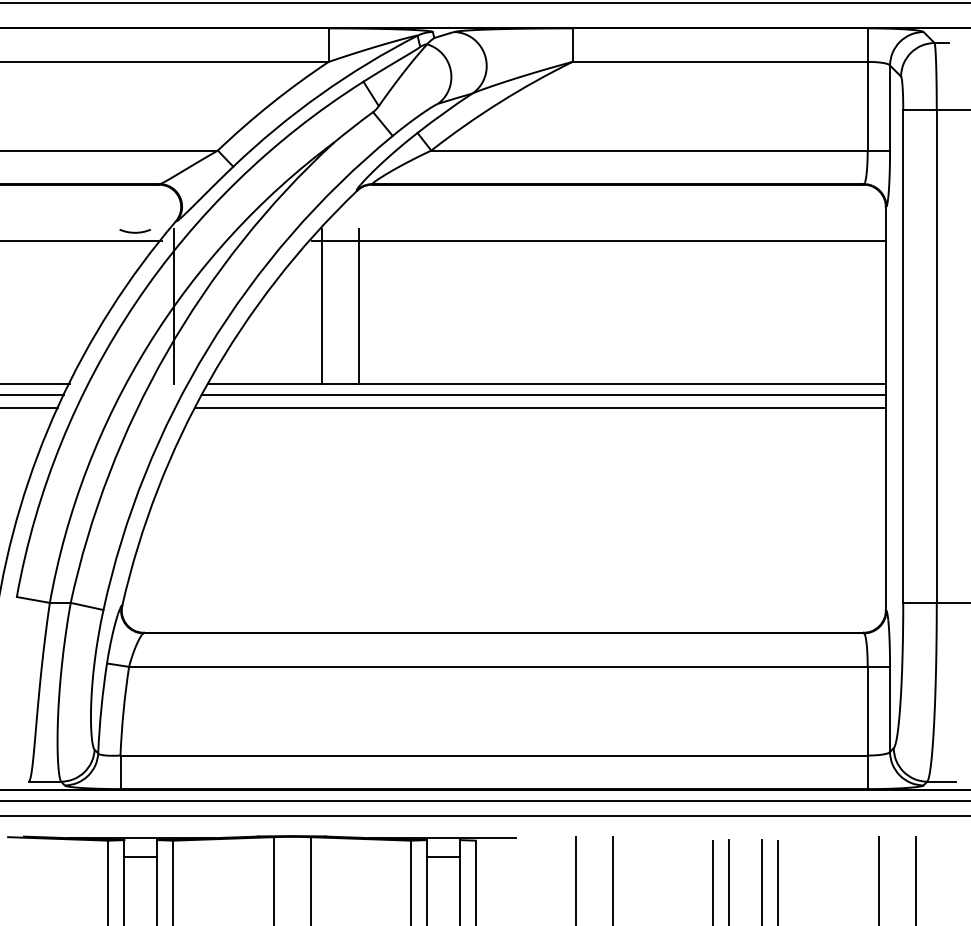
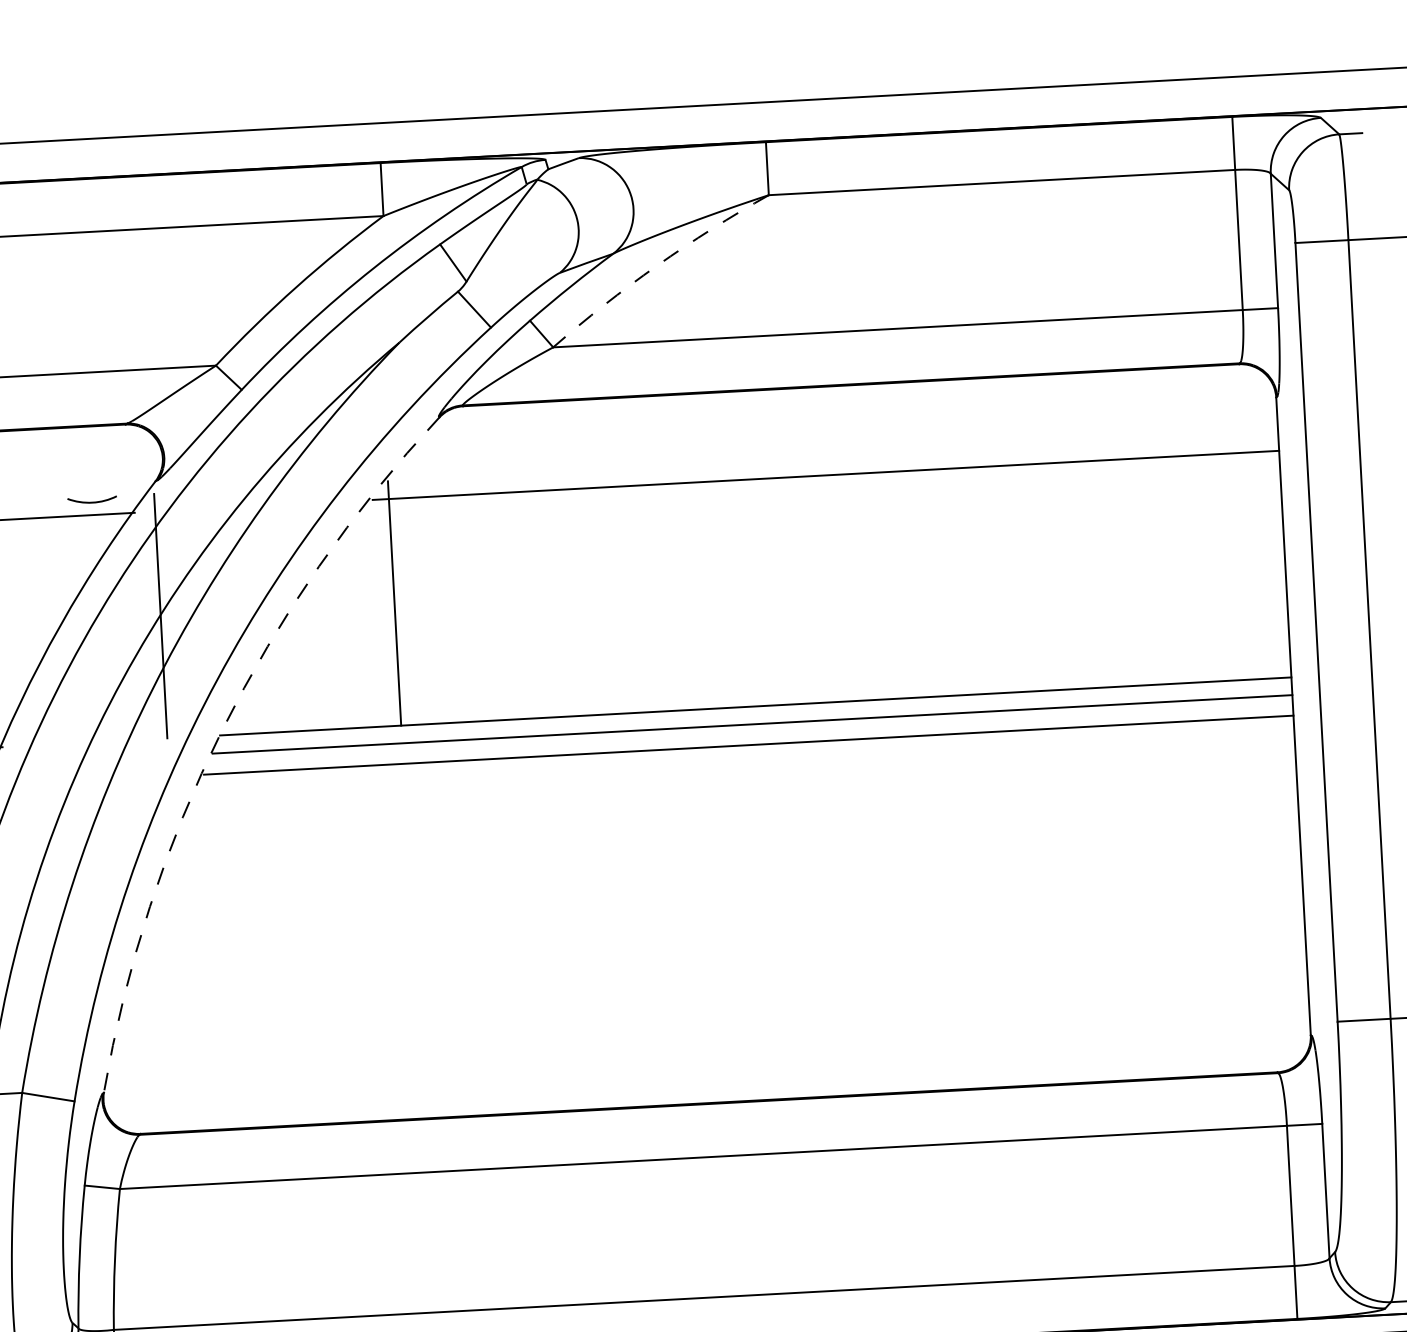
arc: (499, 102) -> (656, 265), solid -> dashed
line: (359, 306) -> (453, 599), removed
arc: (209, 380) -> (222, 729), solid -> dashed

